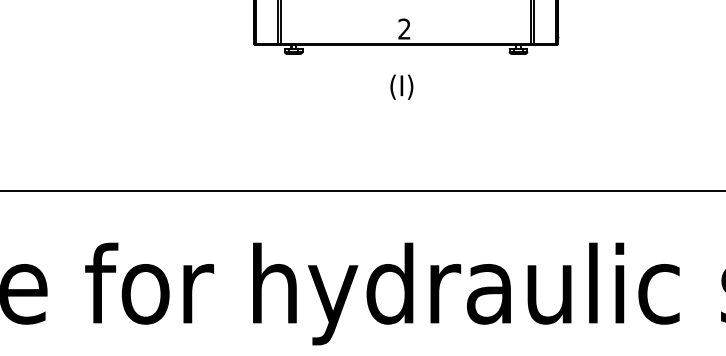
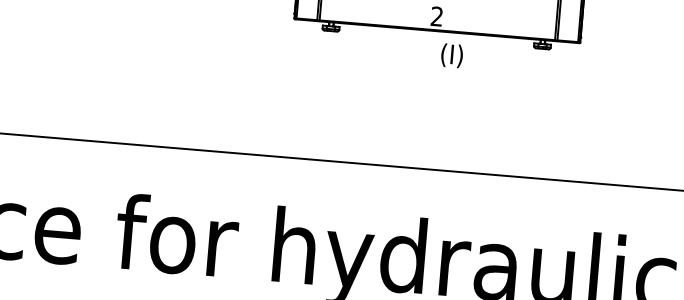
text: (401, 86) -> (451, 55), moved

